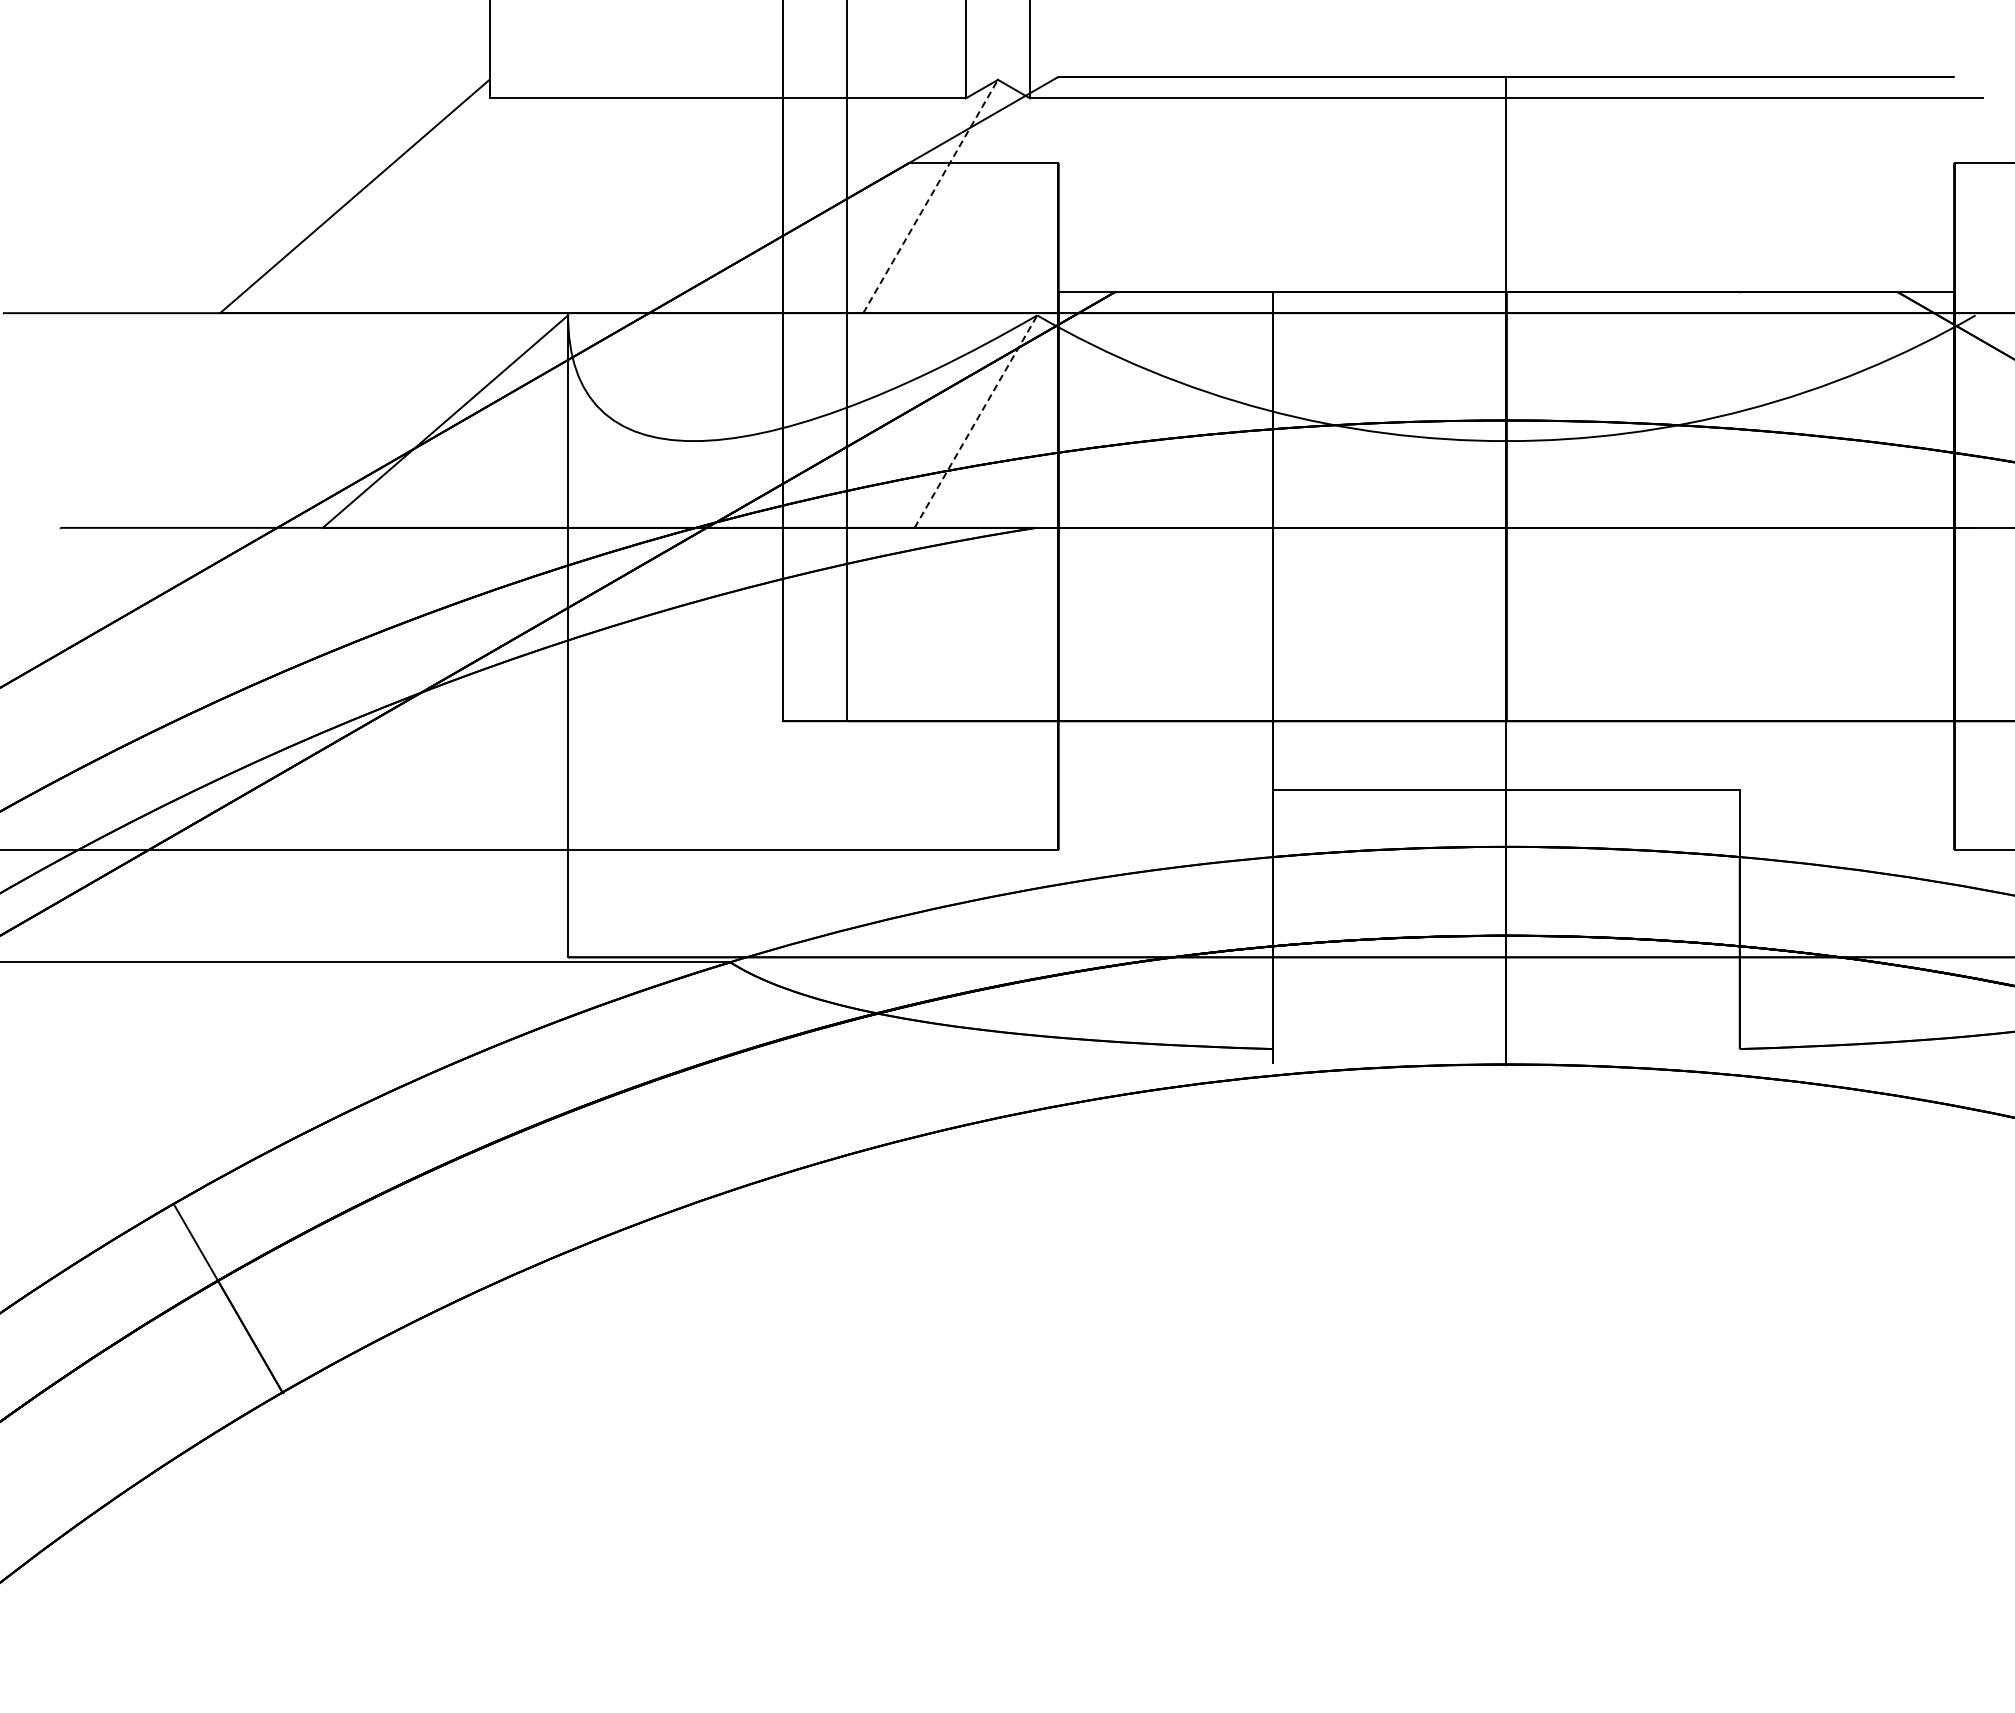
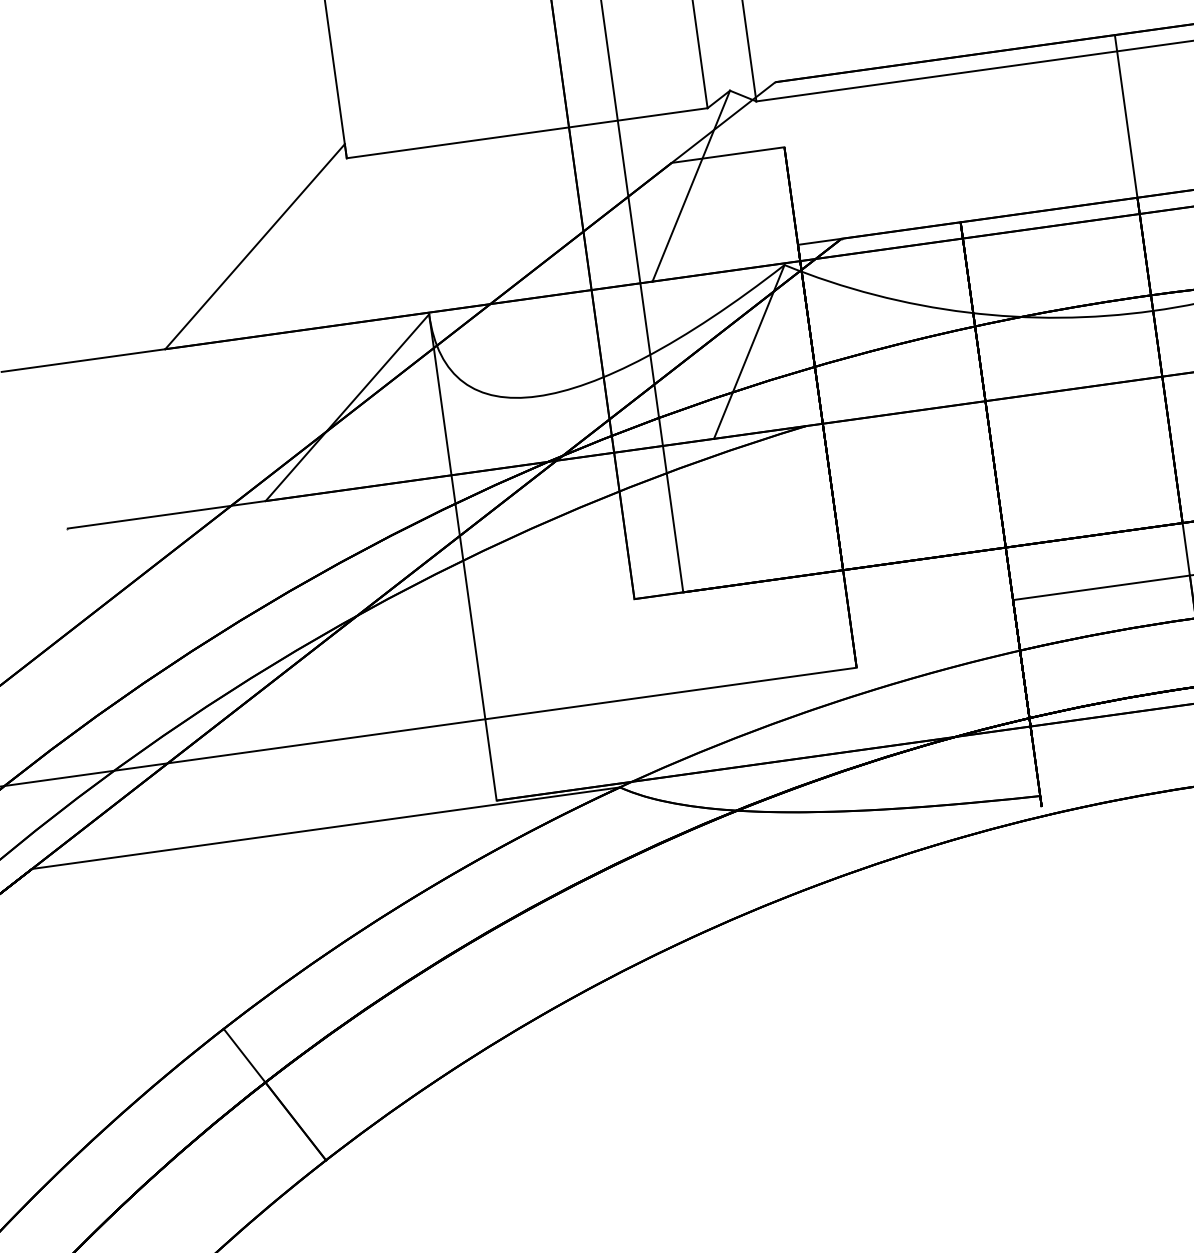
line: (930, 196) -> (691, 186), dashed -> solid
line: (975, 421) -> (748, 351), dashed -> solid

